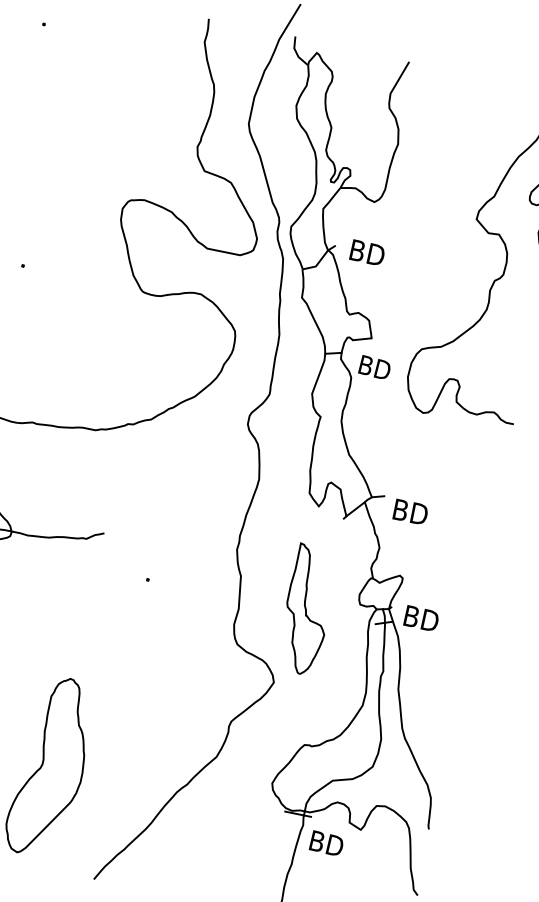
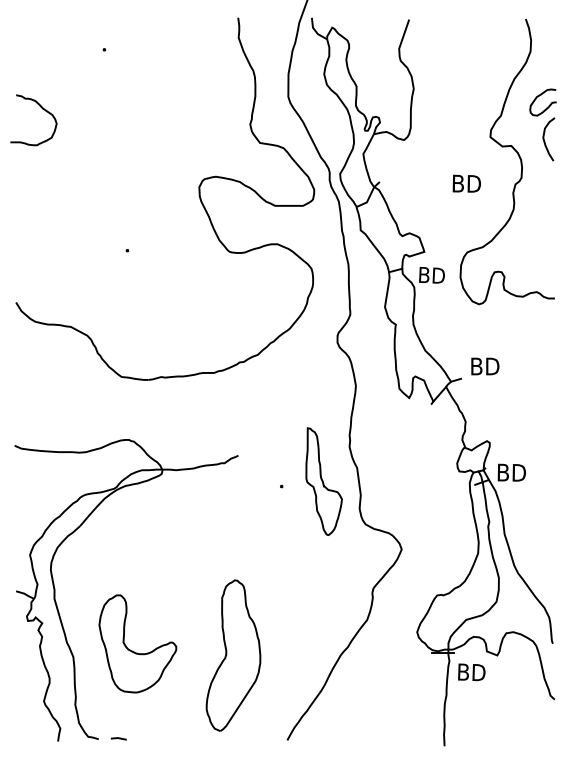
text: (367, 252) -> (466, 183), moved
text: (410, 512) -> (485, 366), moved
part: (306, 609) -> (323, 481), moved

